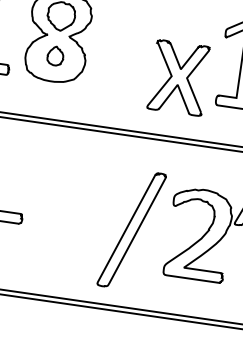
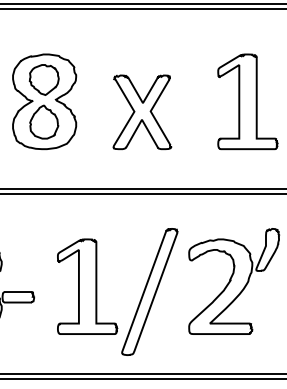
part: (55, 55) -> (44, 121), size x1.67
part: (179, 78) -> (142, 112), moved
part: (73, 216) -> (87, 286), added

